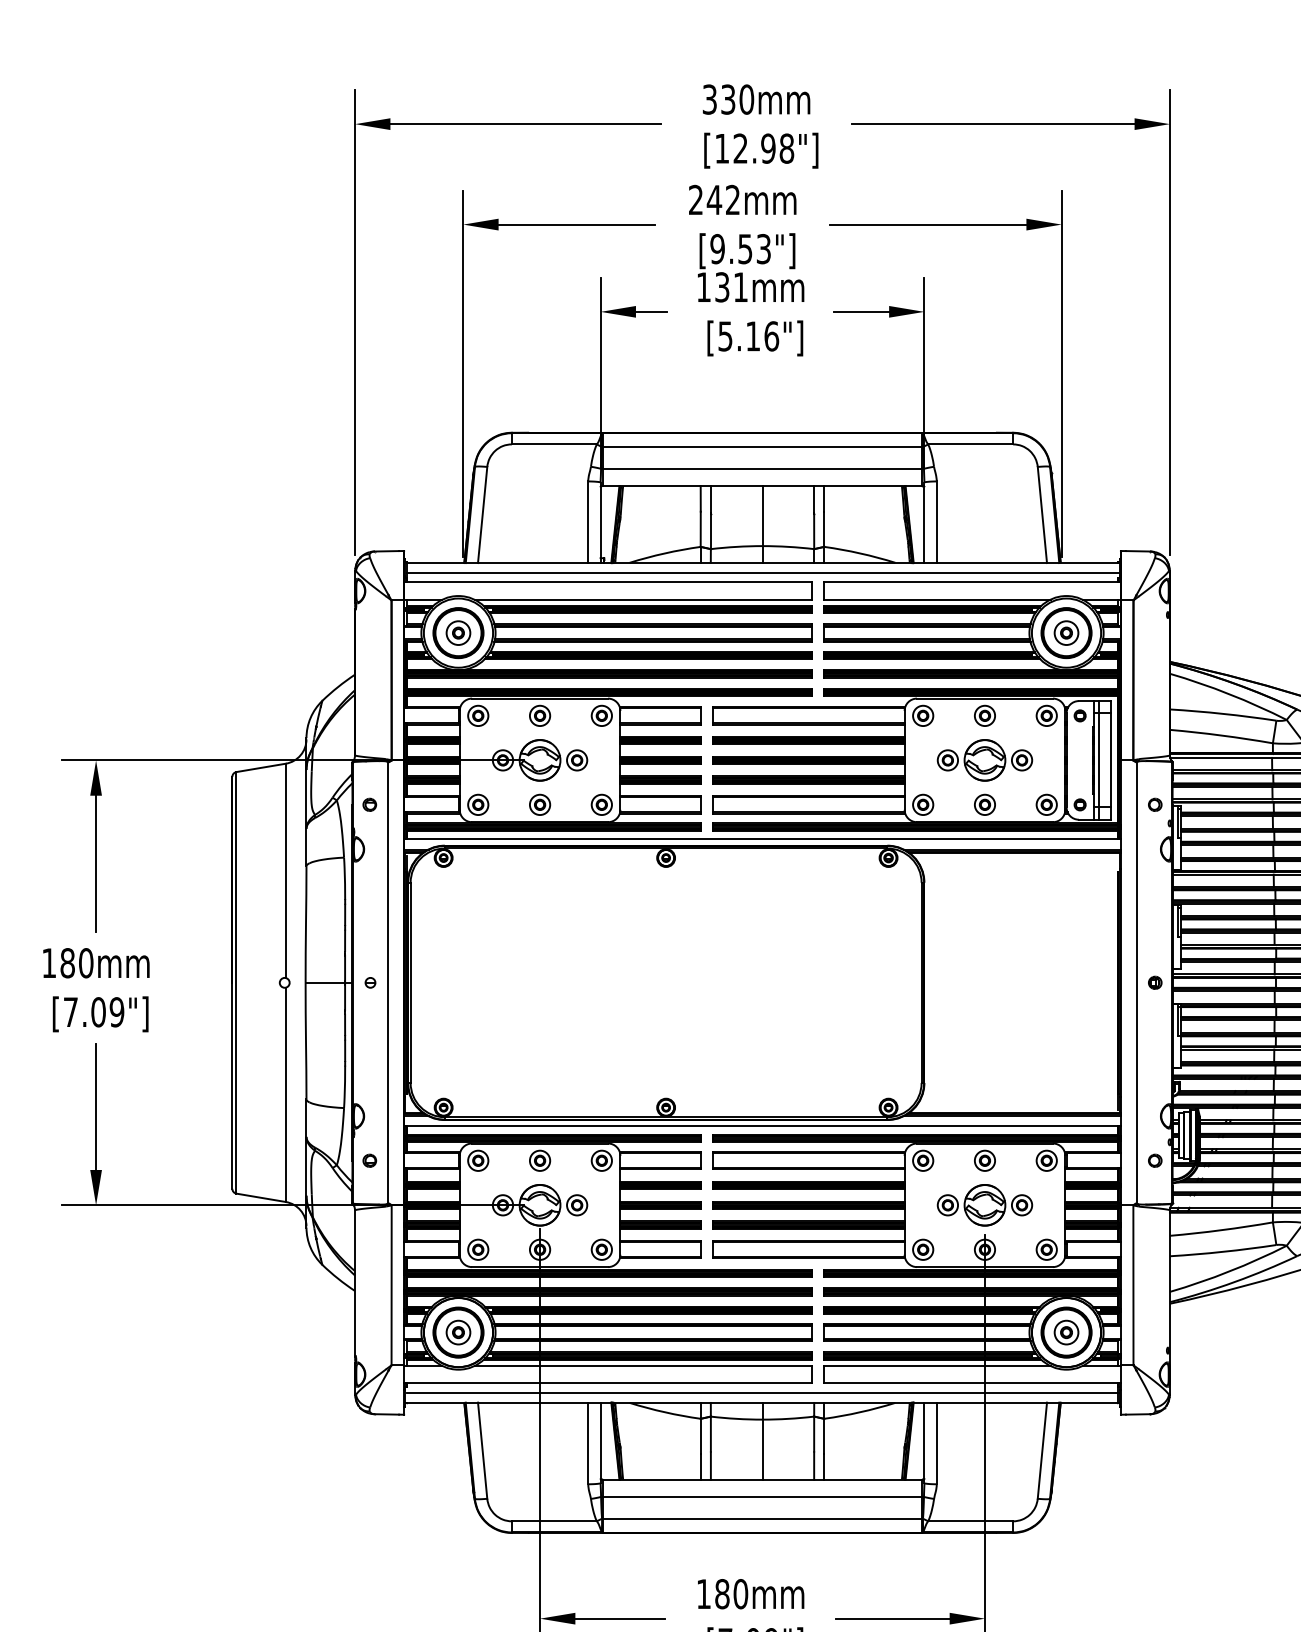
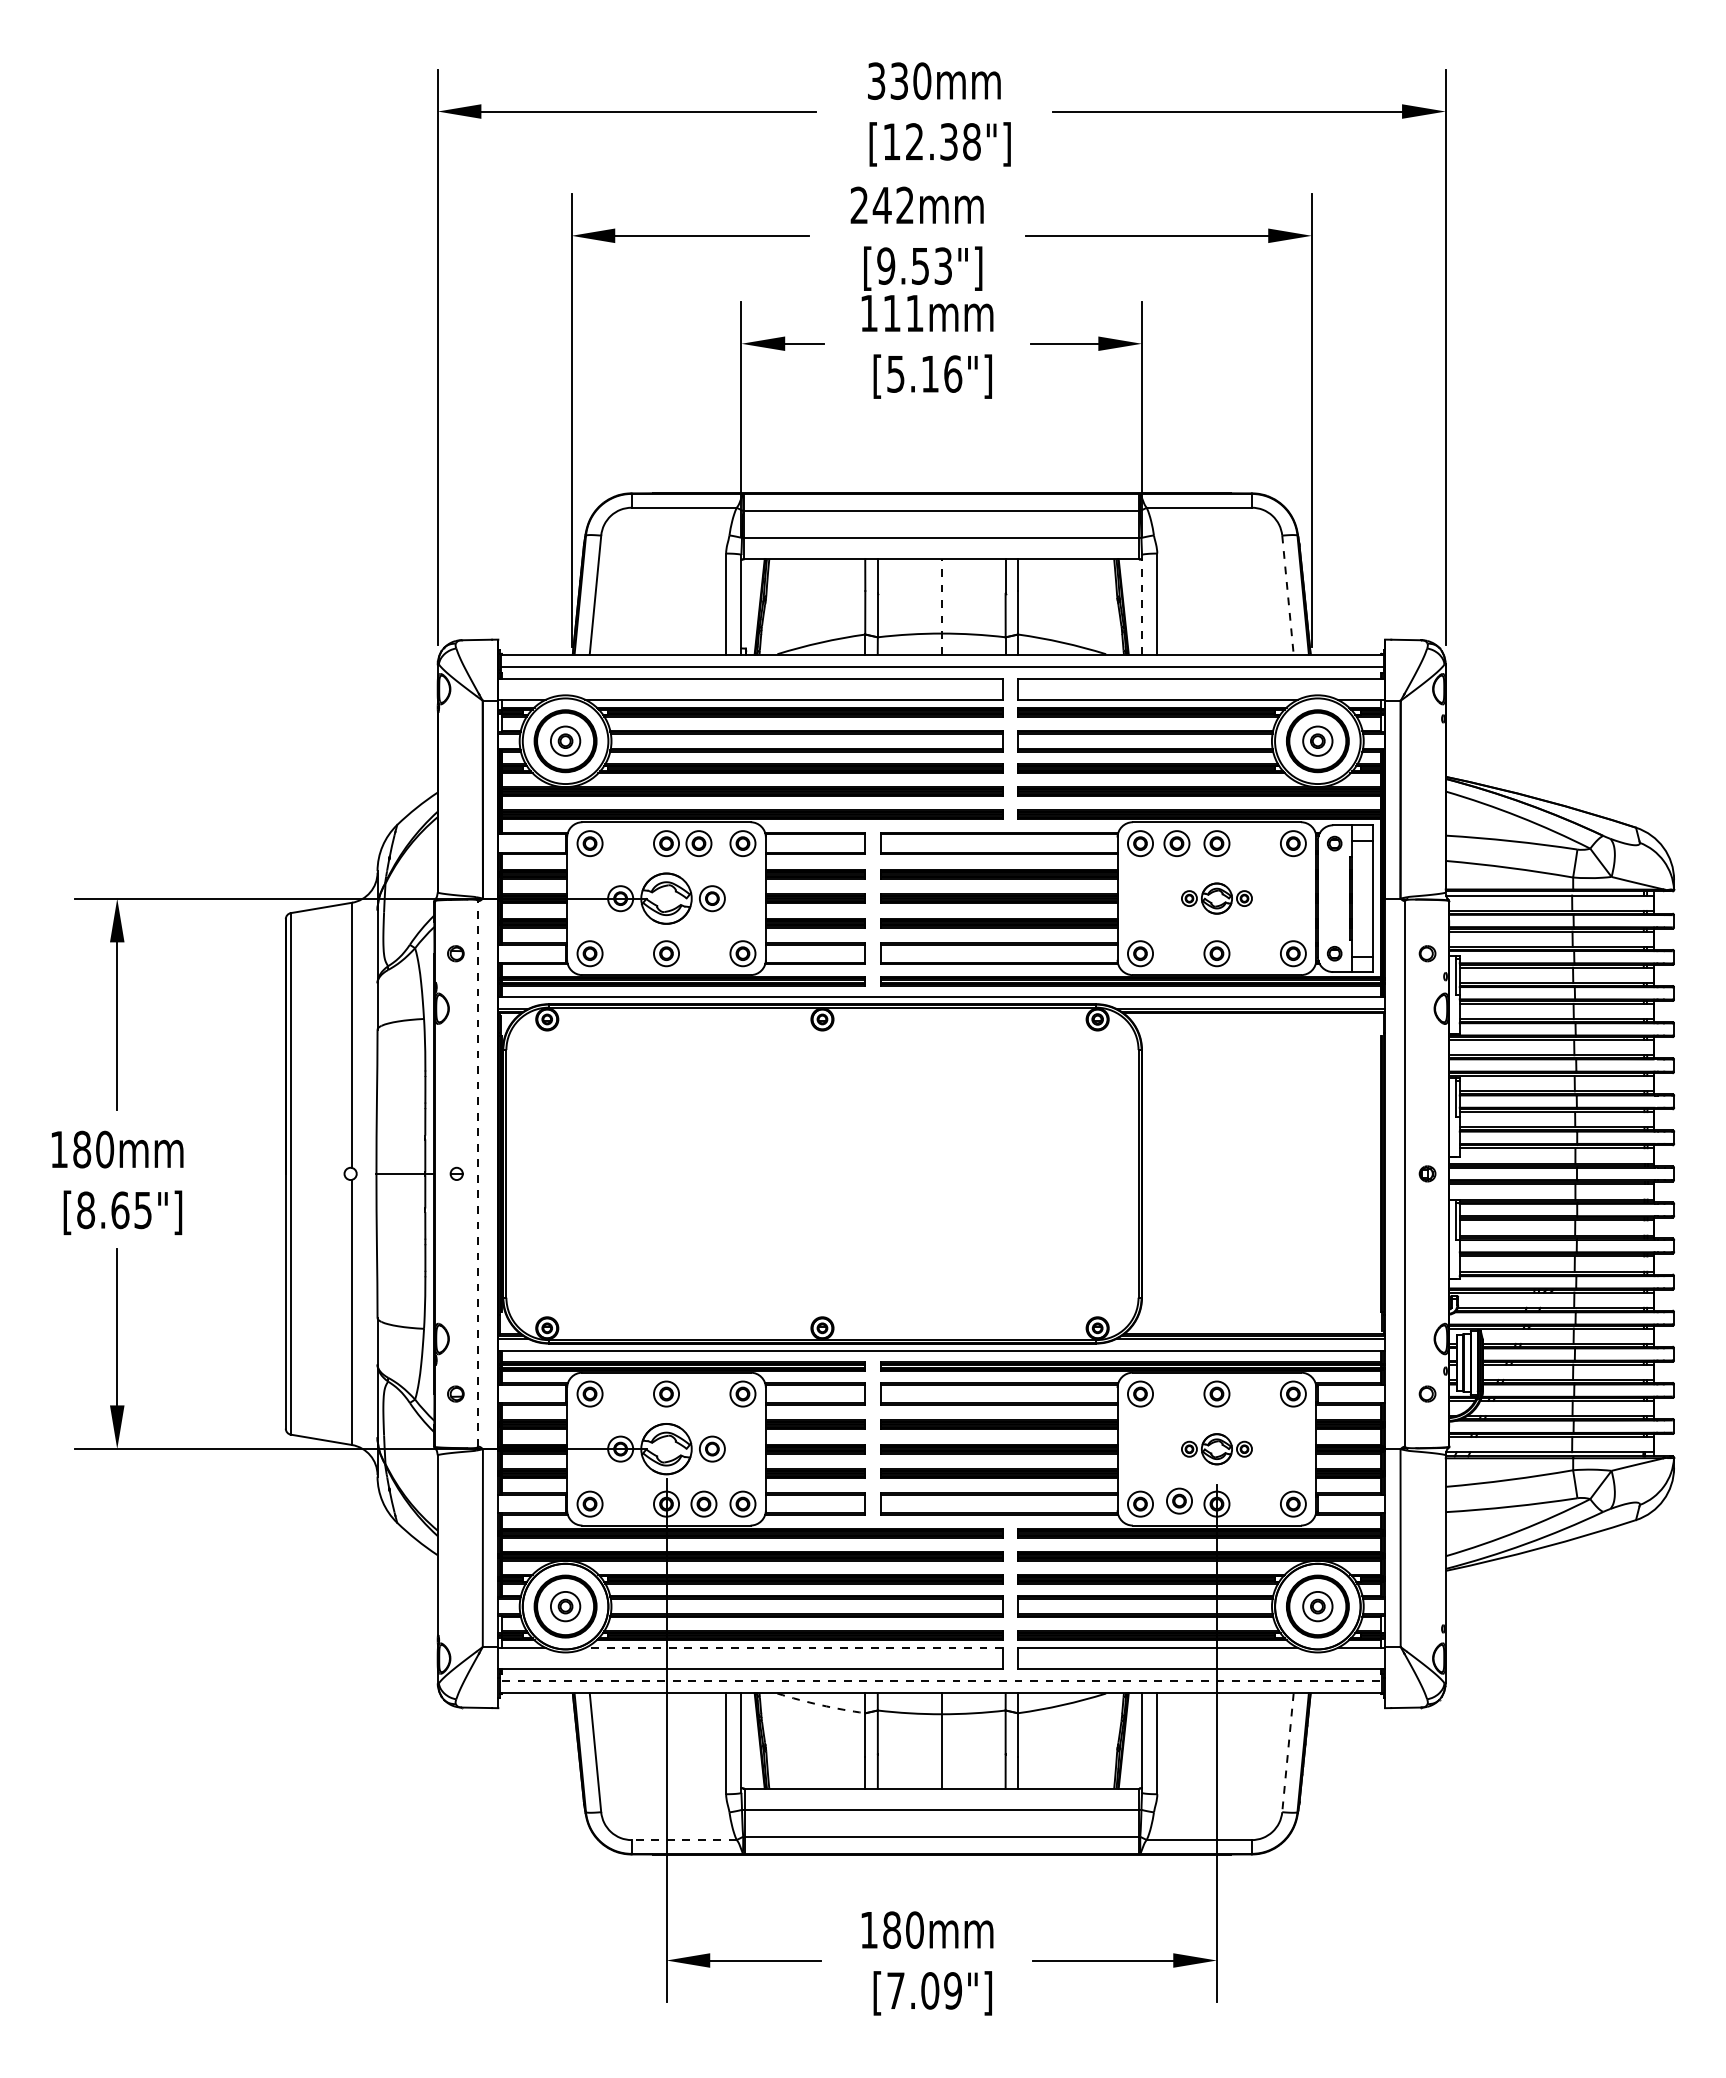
text: (767, 148) -> (948, 141), [12.98"] -> [12.38"]
text: (721, 287) -> (891, 313), 131mm -> 111mm
line: (1042, 515) -> (1287, 595), solid -> dashed
line: (923, 522) -> (1141, 604), solid -> dashed
line: (762, 524) -> (941, 606), solid -> dashed
part: (565, 715) -> (698, 843), added
part: (952, 715) -> (1176, 843), added
part: (984, 760) -> (1216, 898), size x0.6
line: (1098, 760) -> (1357, 898), removed
line: (388, 982) -> (478, 1173), solid -> dashed
text: (93, 1012) -> (114, 1210), [7.09"] -> [8.65"]
part: (984, 1205) -> (1216, 1449), size x0.6
part: (954, 1246) -> (1179, 1500), added
part: (569, 1249) -> (703, 1503), added
line: (643, 1365) -> (794, 1647), solid -> dashed
line: (763, 1393) -> (942, 1681), solid -> dashed
arc: (664, 1412) -> (820, 1705), solid -> dashed
line: (1042, 1450) -> (1287, 1752), solid -> dashed
line: (554, 1521) -> (684, 1840), solid -> dashed

